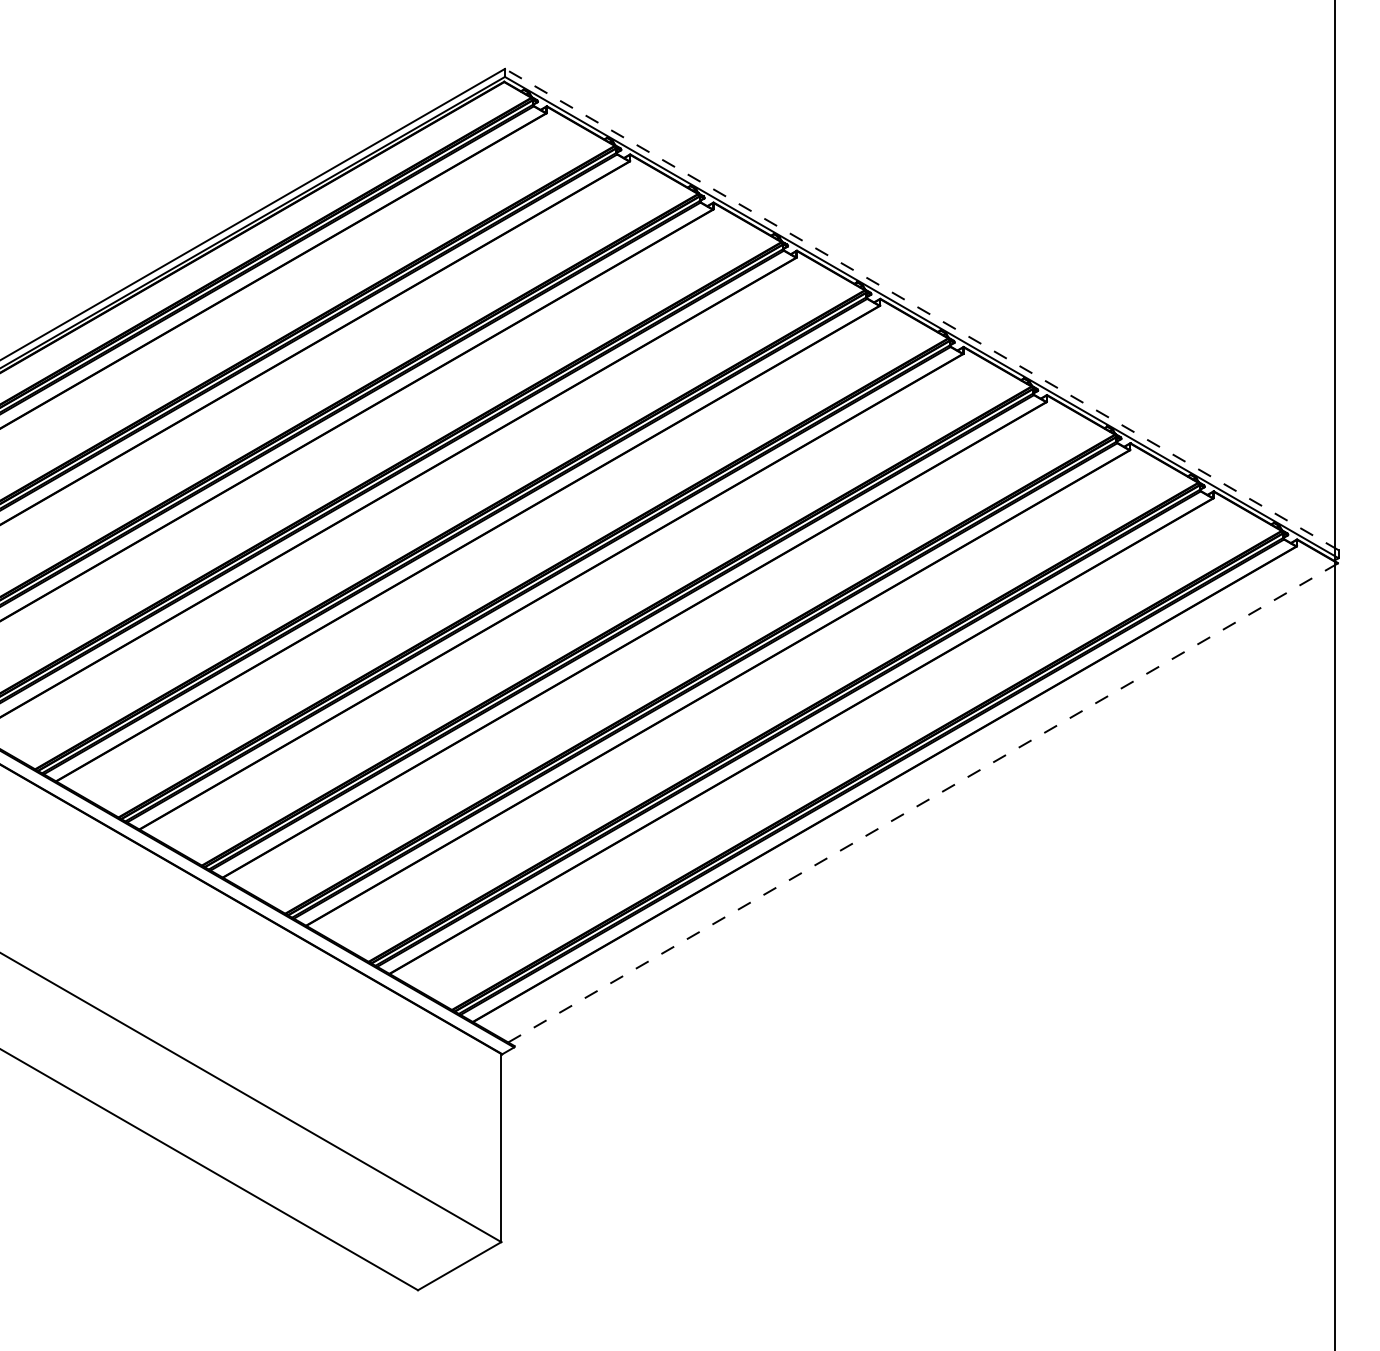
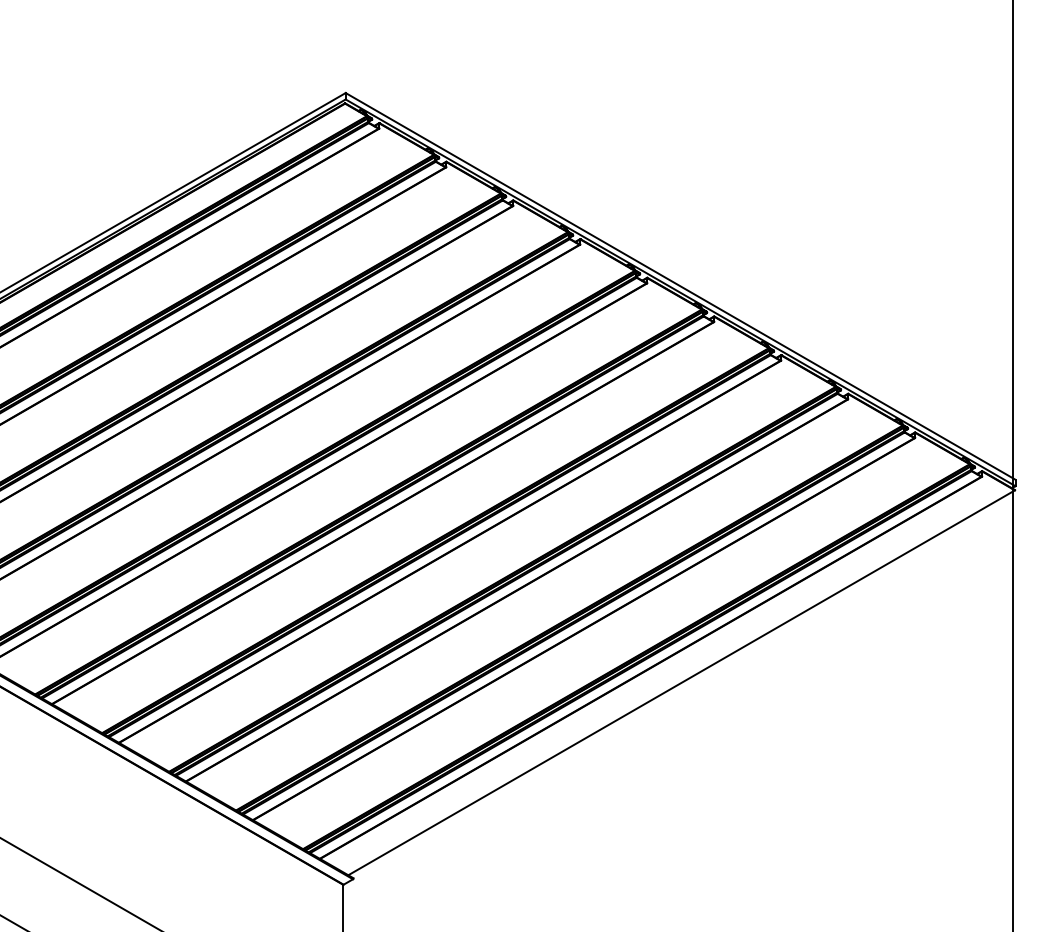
line: (921, 309) -> (680, 286), dashed -> solid
line: (923, 802) -> (681, 682), dashed -> solid

